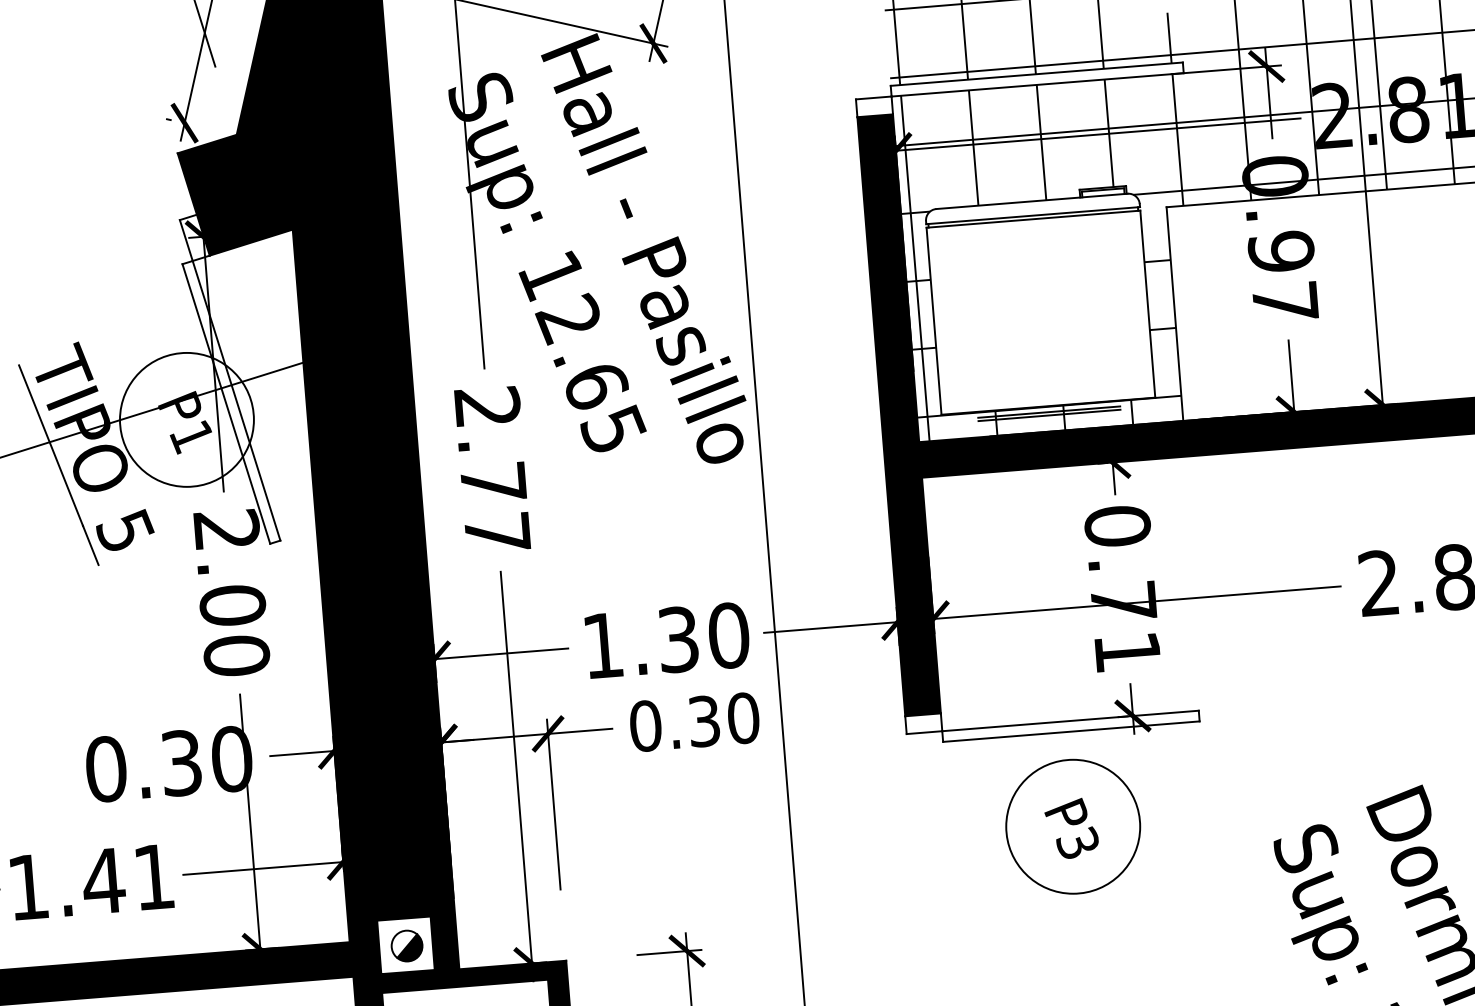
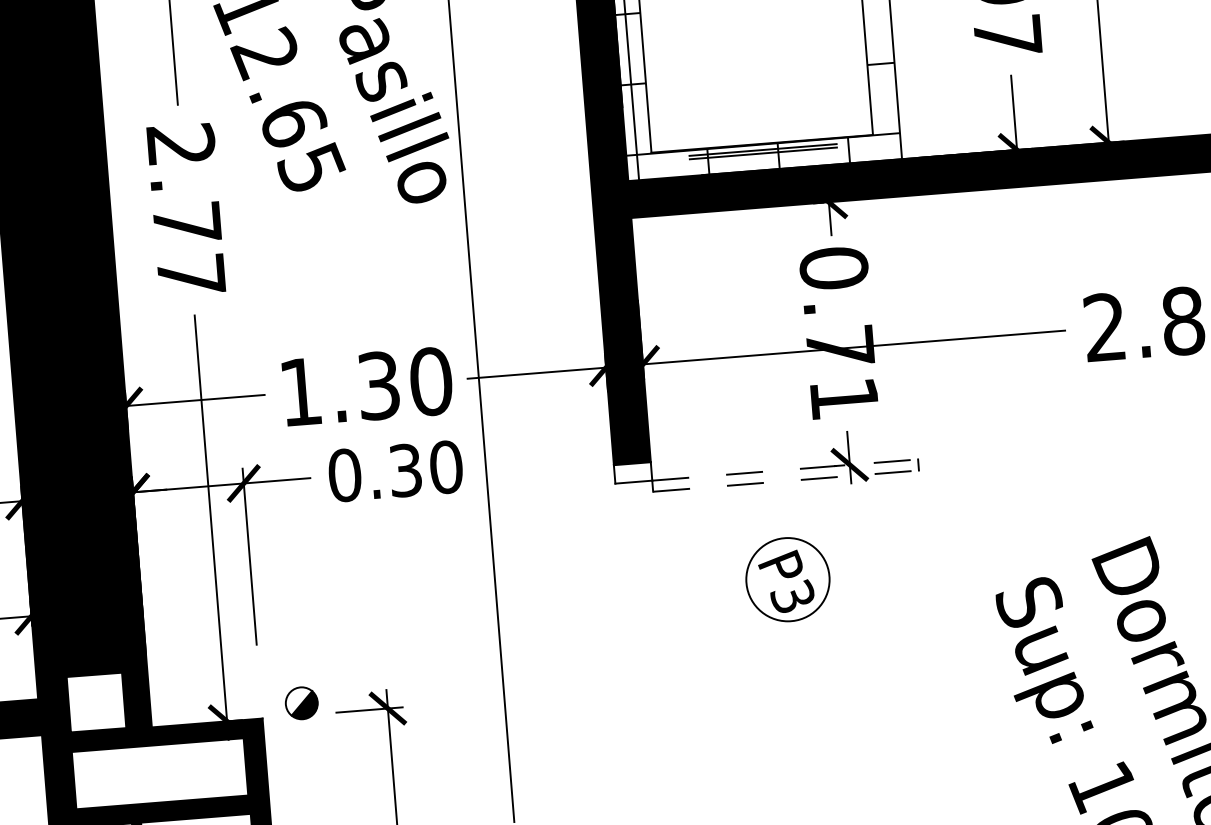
line: (1070, 720) -> (785, 469), solid -> dashed
line: (1071, 731) -> (786, 480), solid -> dashed
circle: (1073, 826) -> (788, 579), size x0.6
part: (406, 945) -> (301, 702), moved

